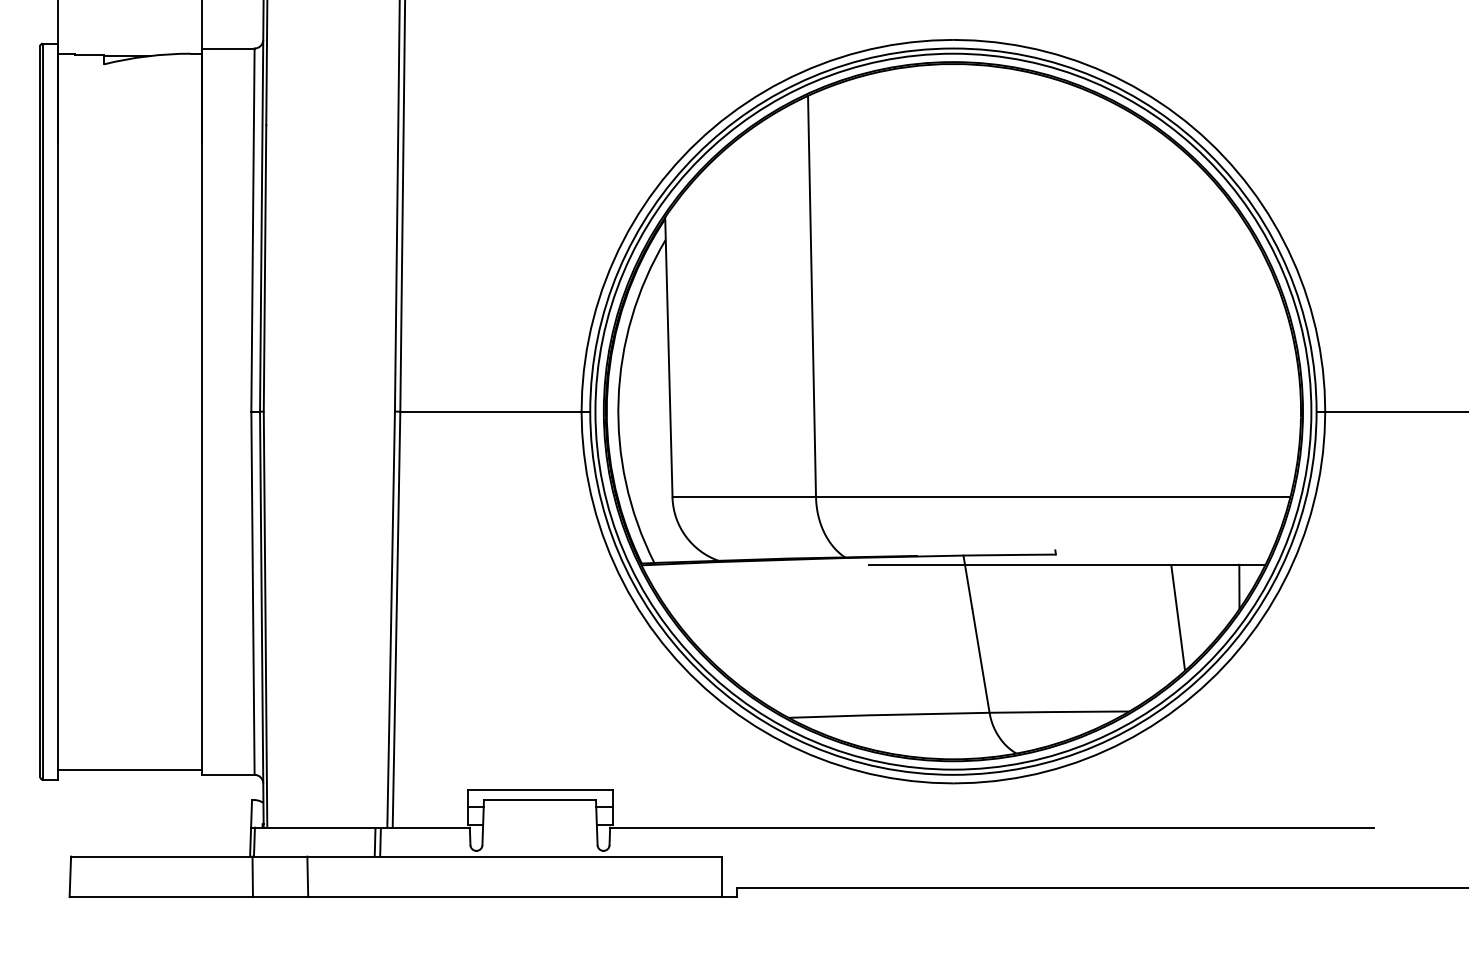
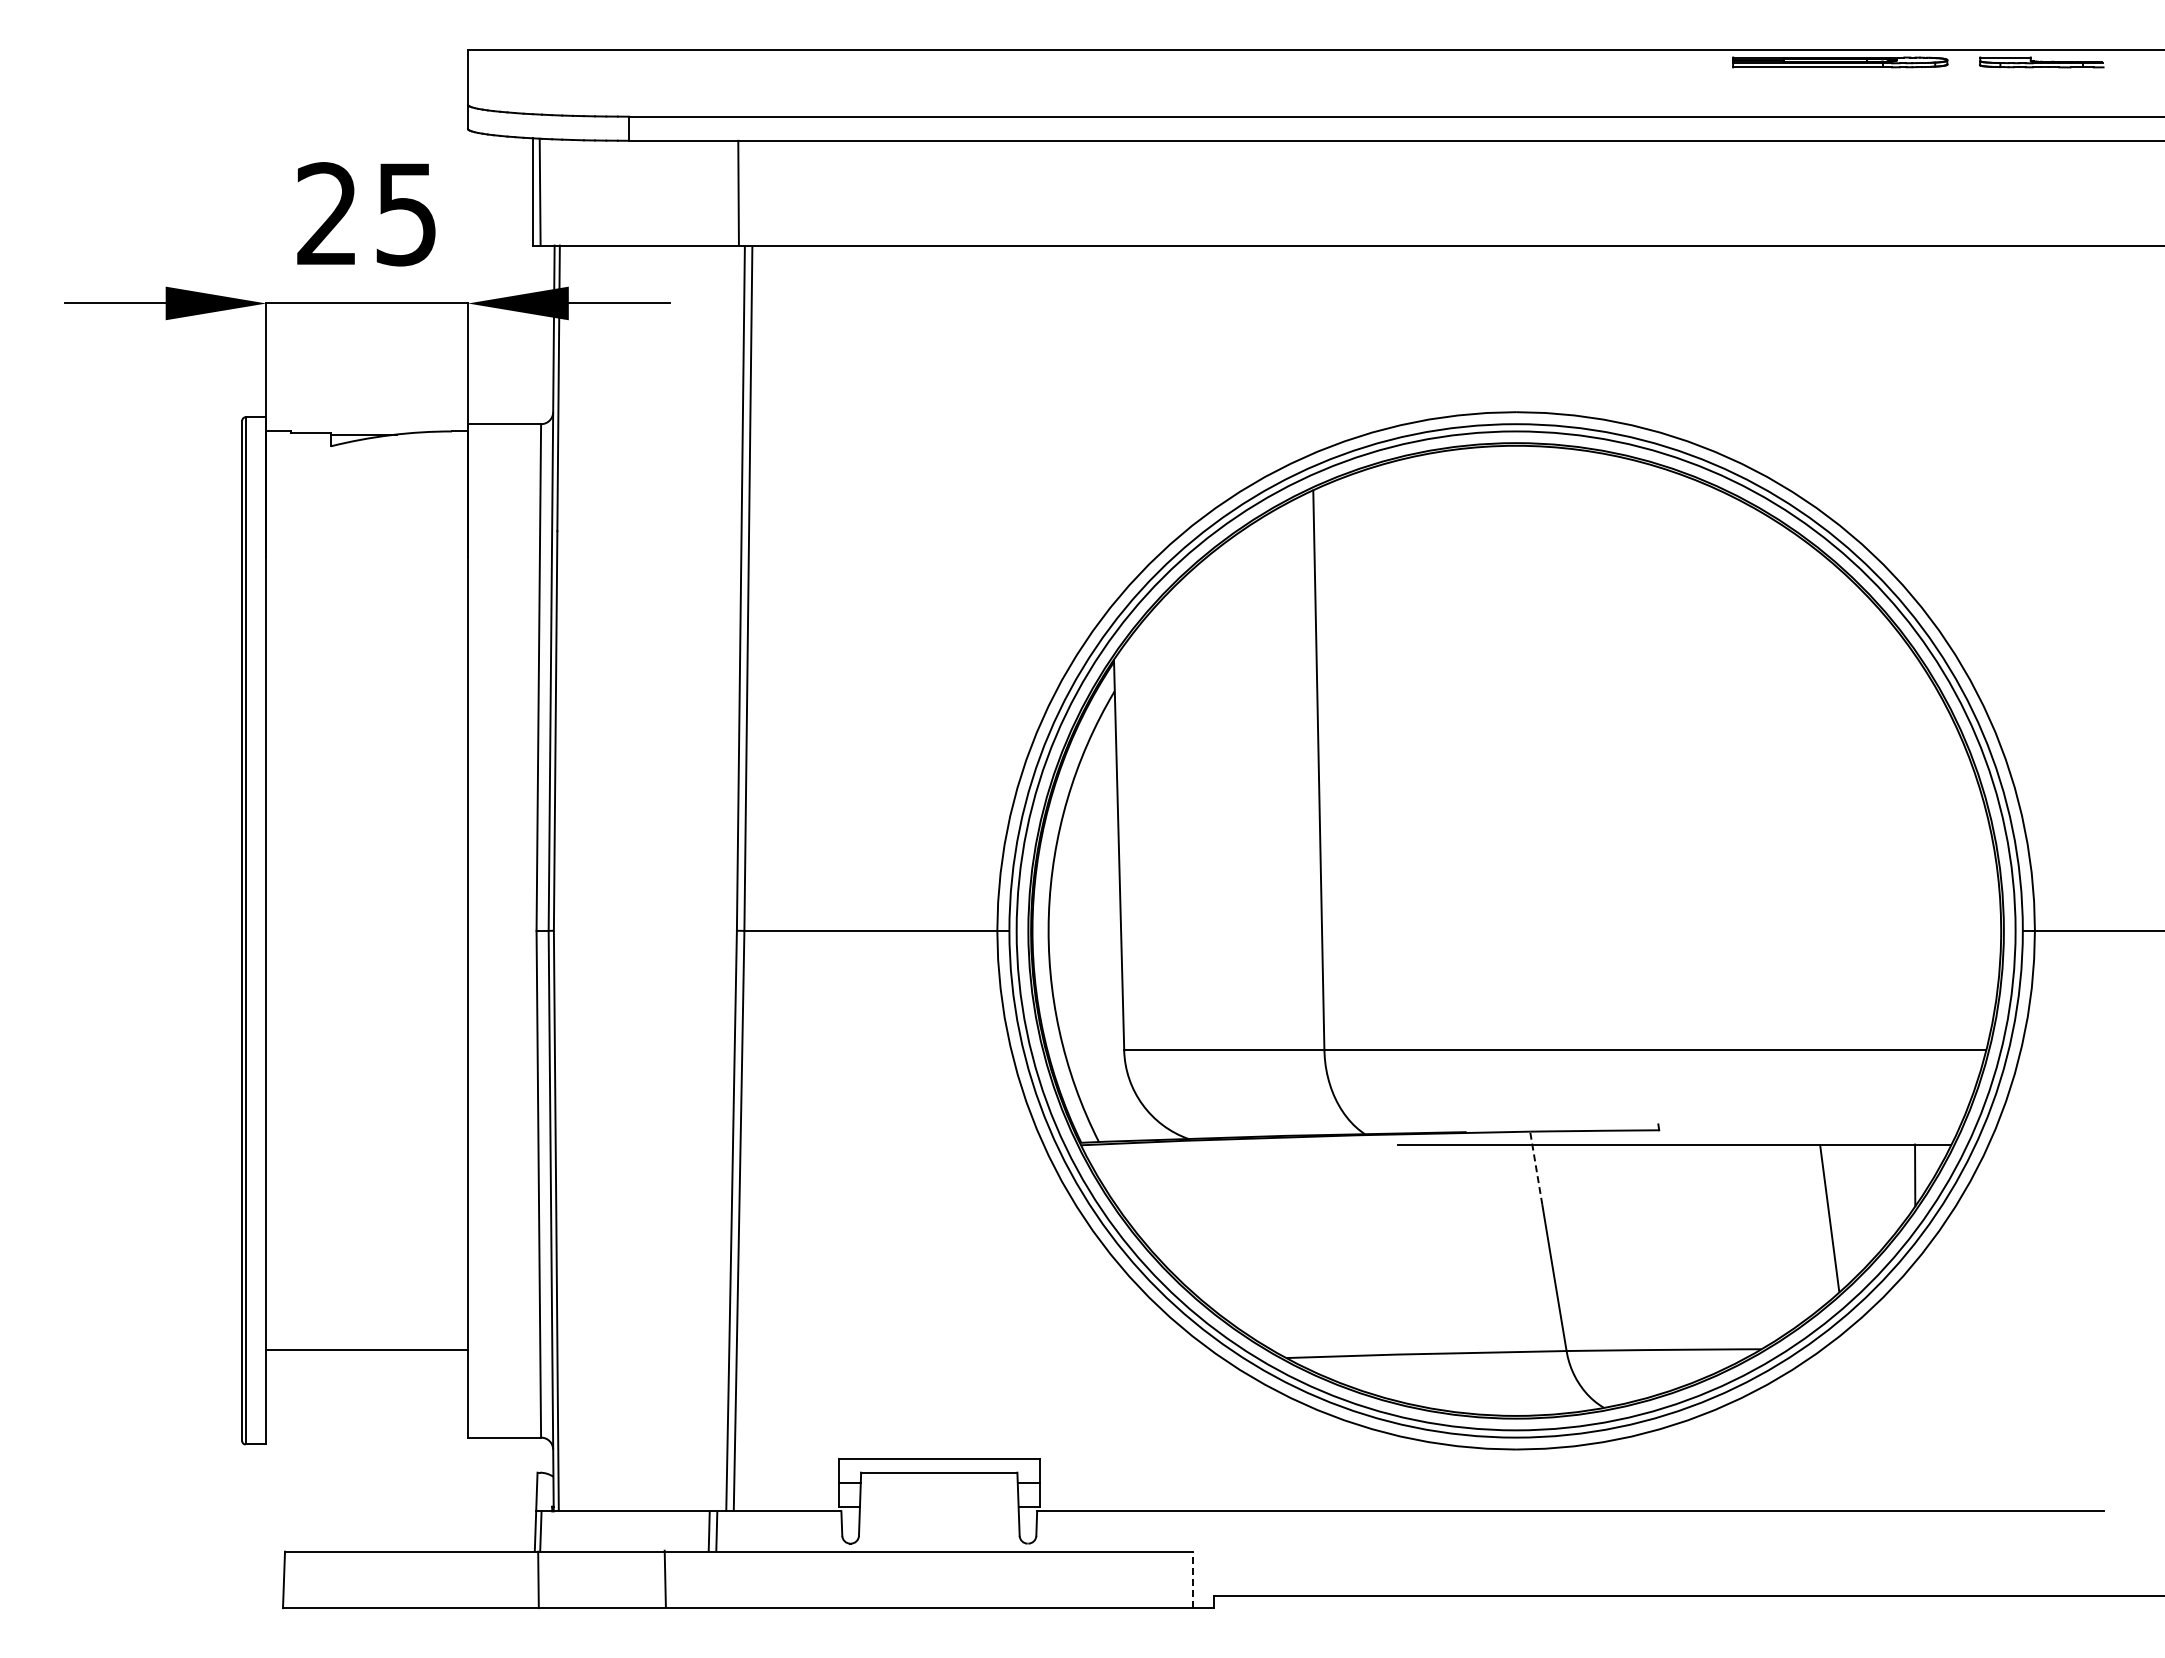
line: (968, 581) -> (1536, 1167), solid -> dashed
line: (130, 769) -> (367, 1350), moved
line: (307, 876) -> (664, 1578), moved
line: (722, 876) -> (1193, 1579), solid -> dashed

